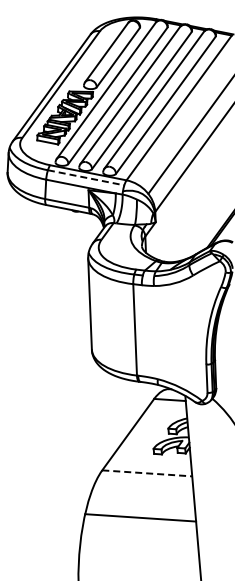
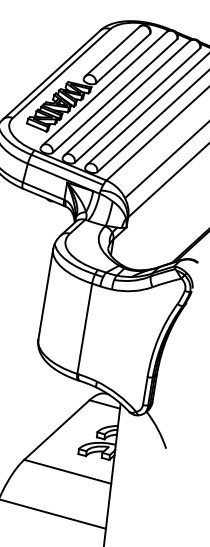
line: (86, 177) -> (67, 169), dashed -> solid
line: (147, 473) -> (67, 471), dashed -> solid

